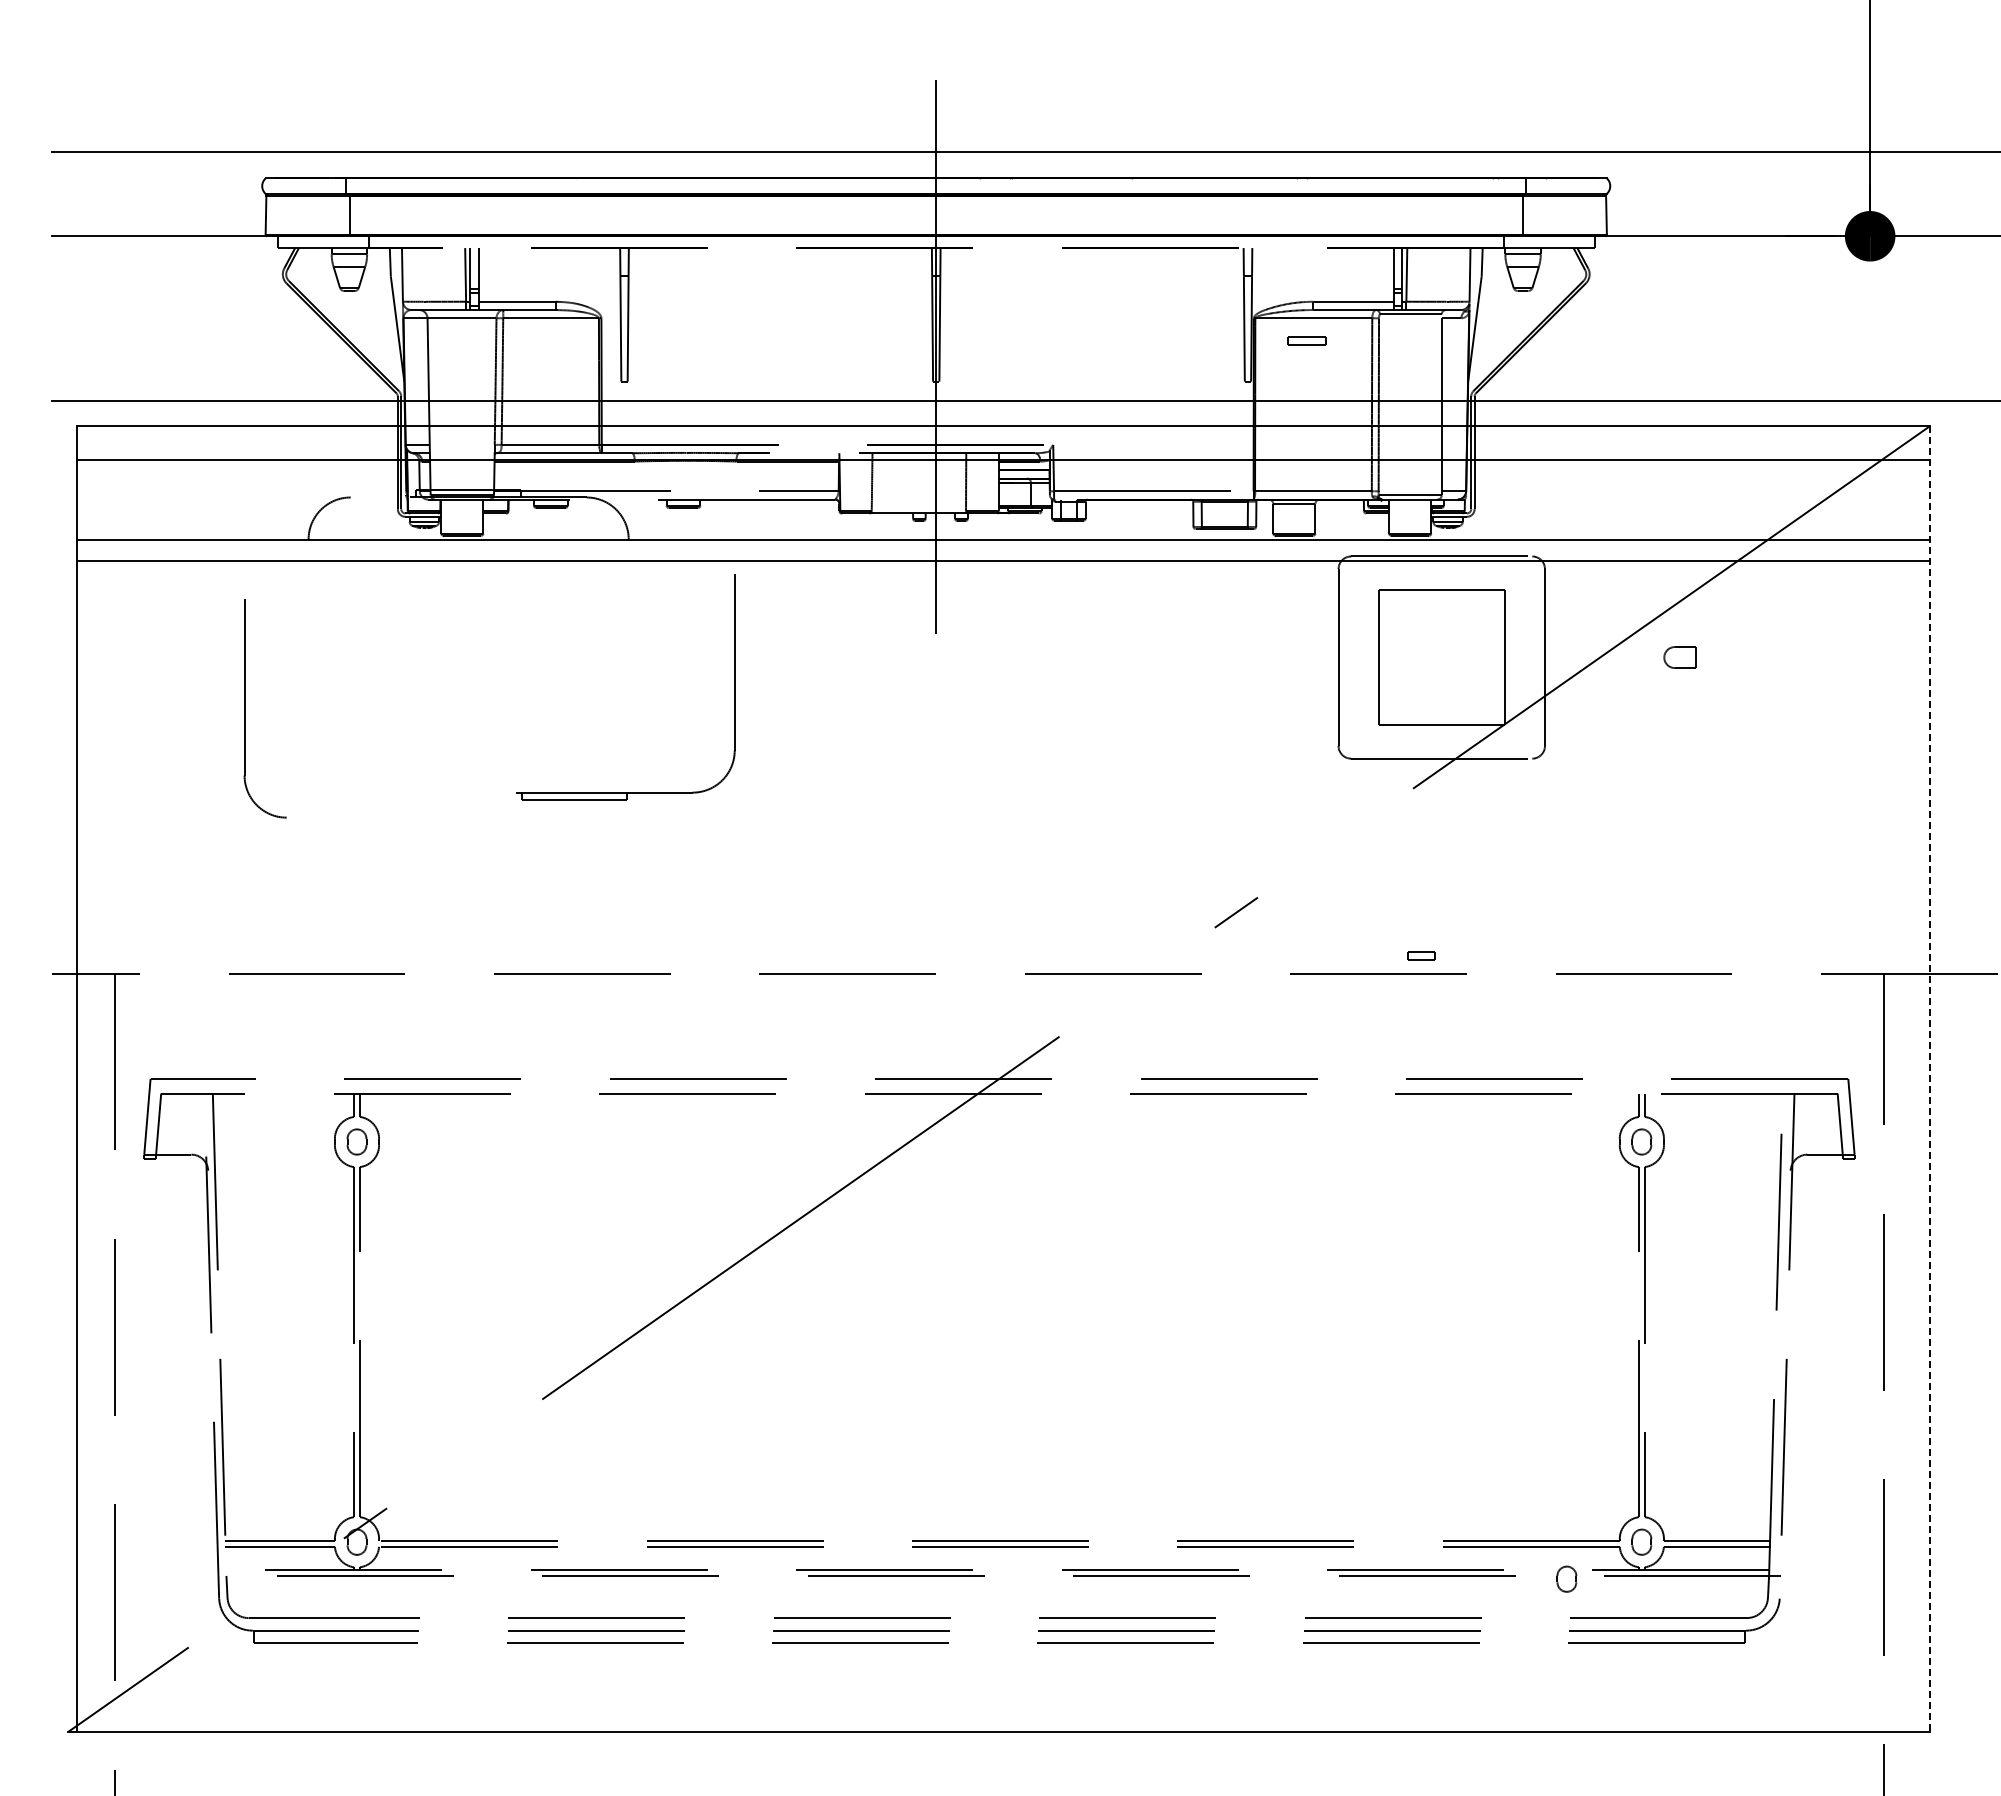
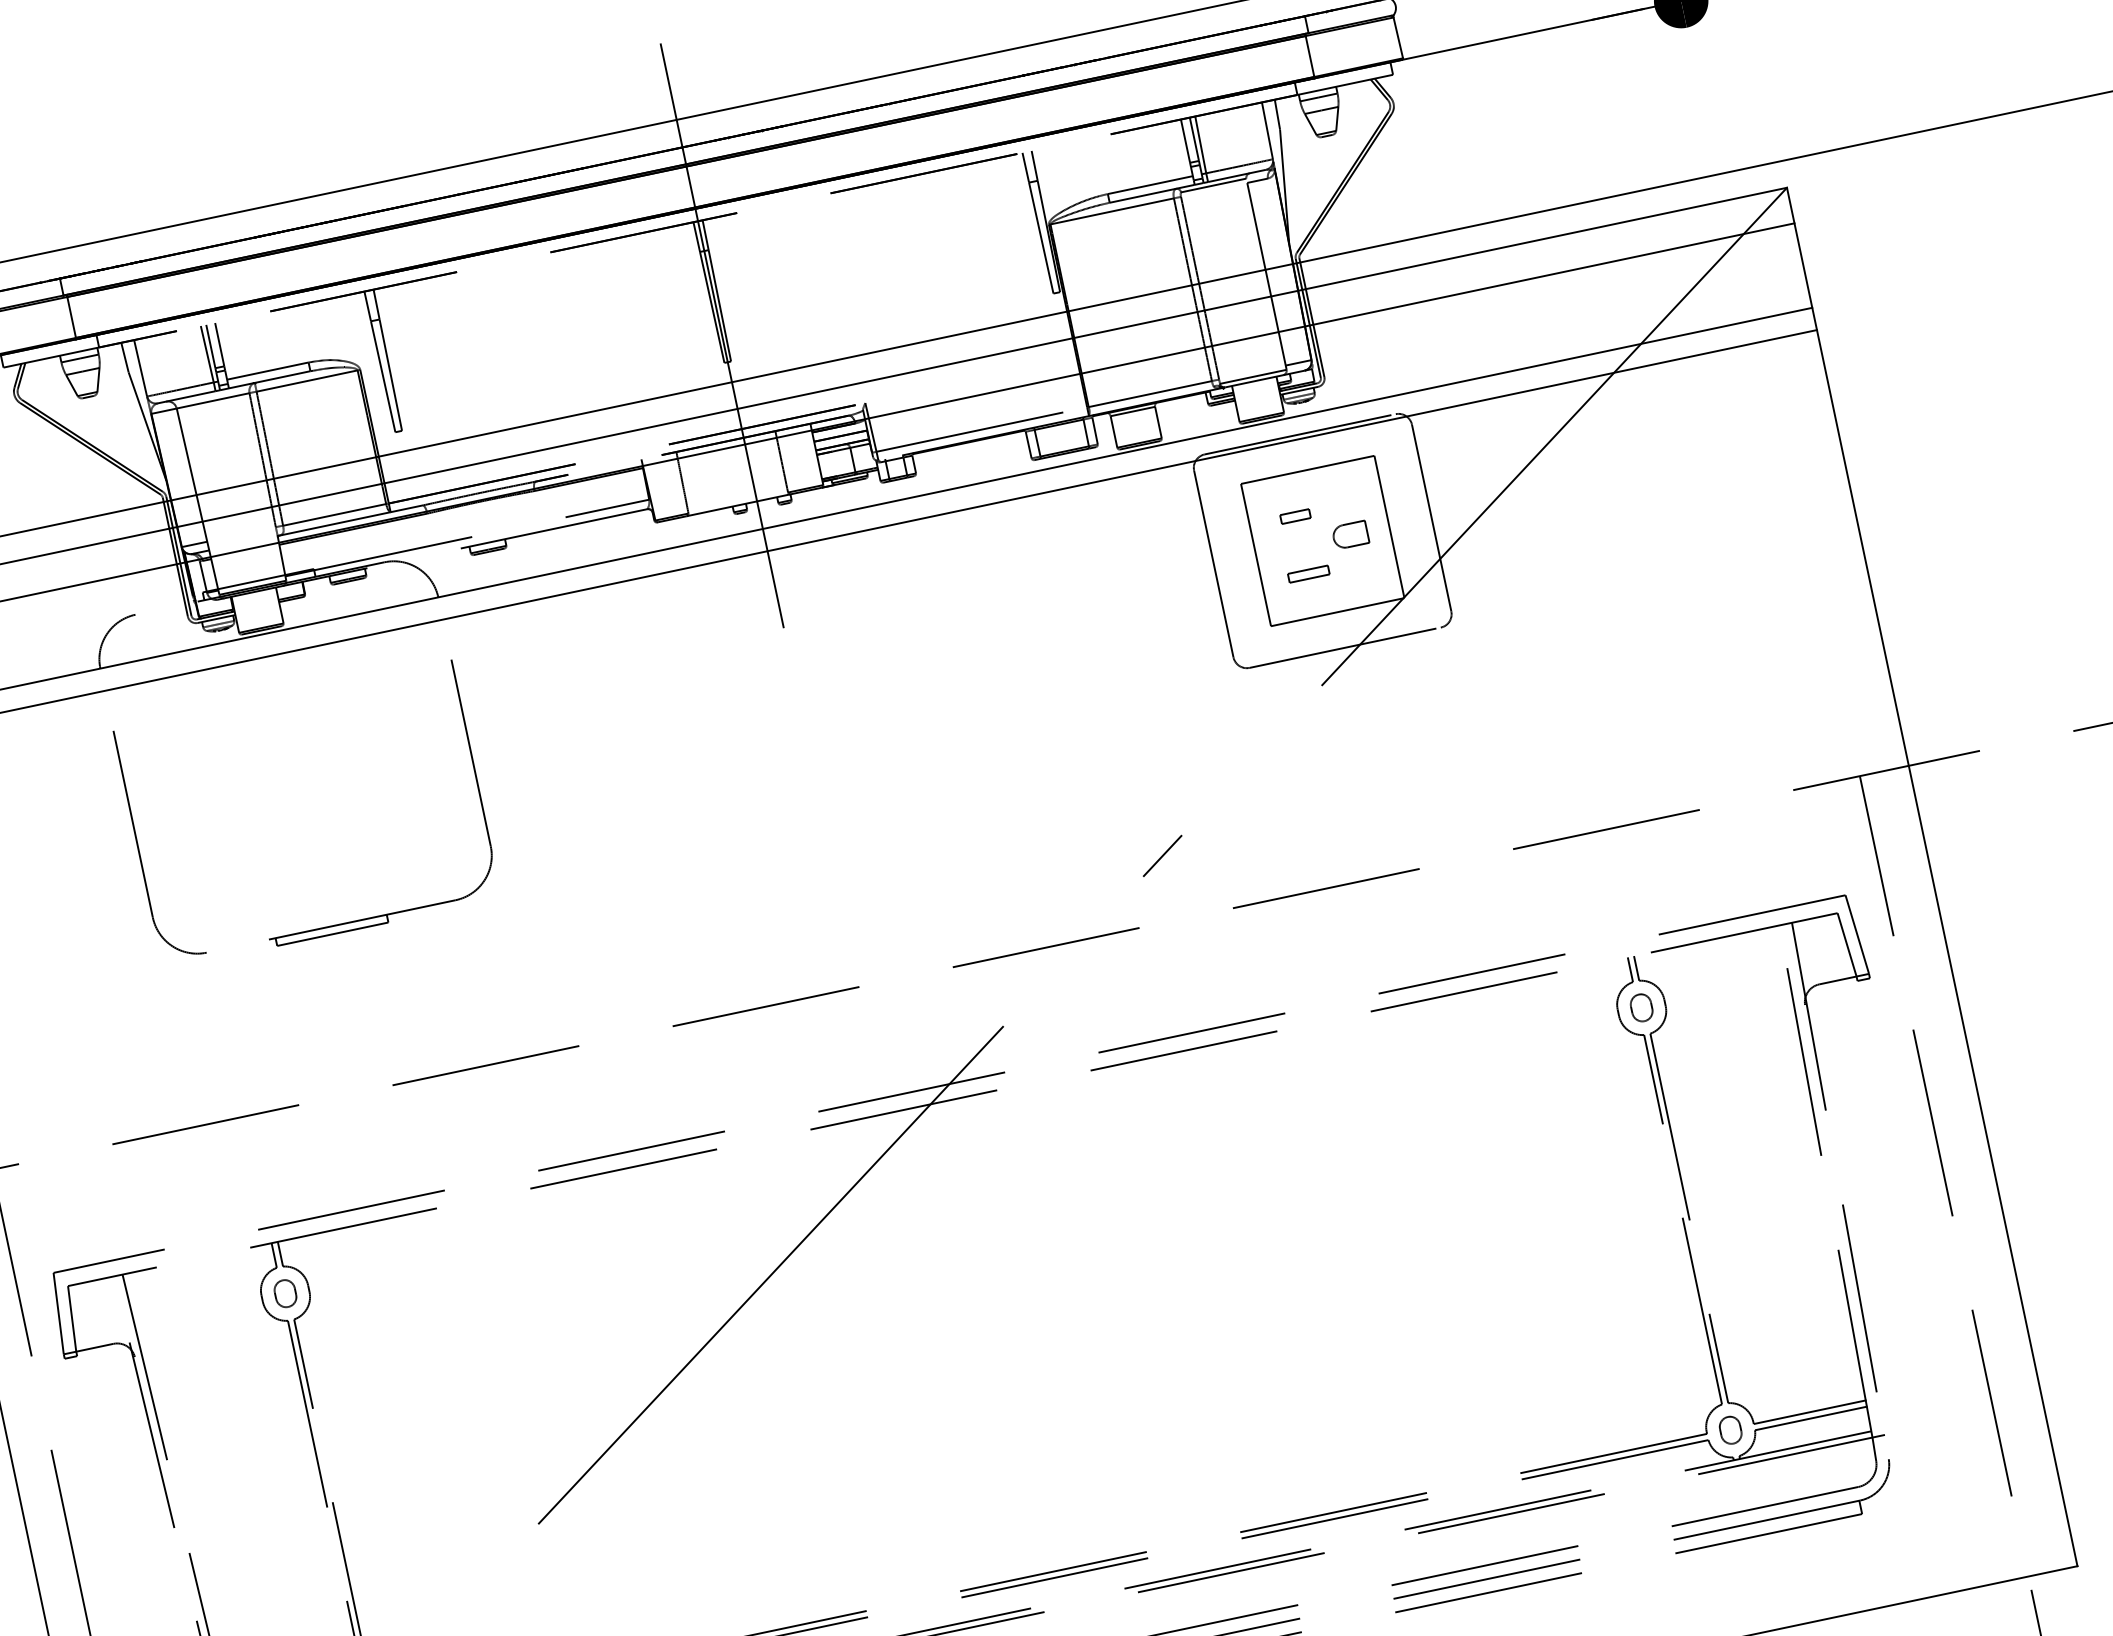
part: (1306, 340) -> (1308, 573), moved
part: (1679, 657) -> (1349, 535), moved
part: (245, 708) -> (138, 846), moved
part: (625, 792) -> (384, 914), moved
part: (1421, 955) -> (1295, 515), moved
line: (1930, 1078) -> (1932, 876), dashed -> solid
part: (1566, 1578) -> (1659, 1485), removed

